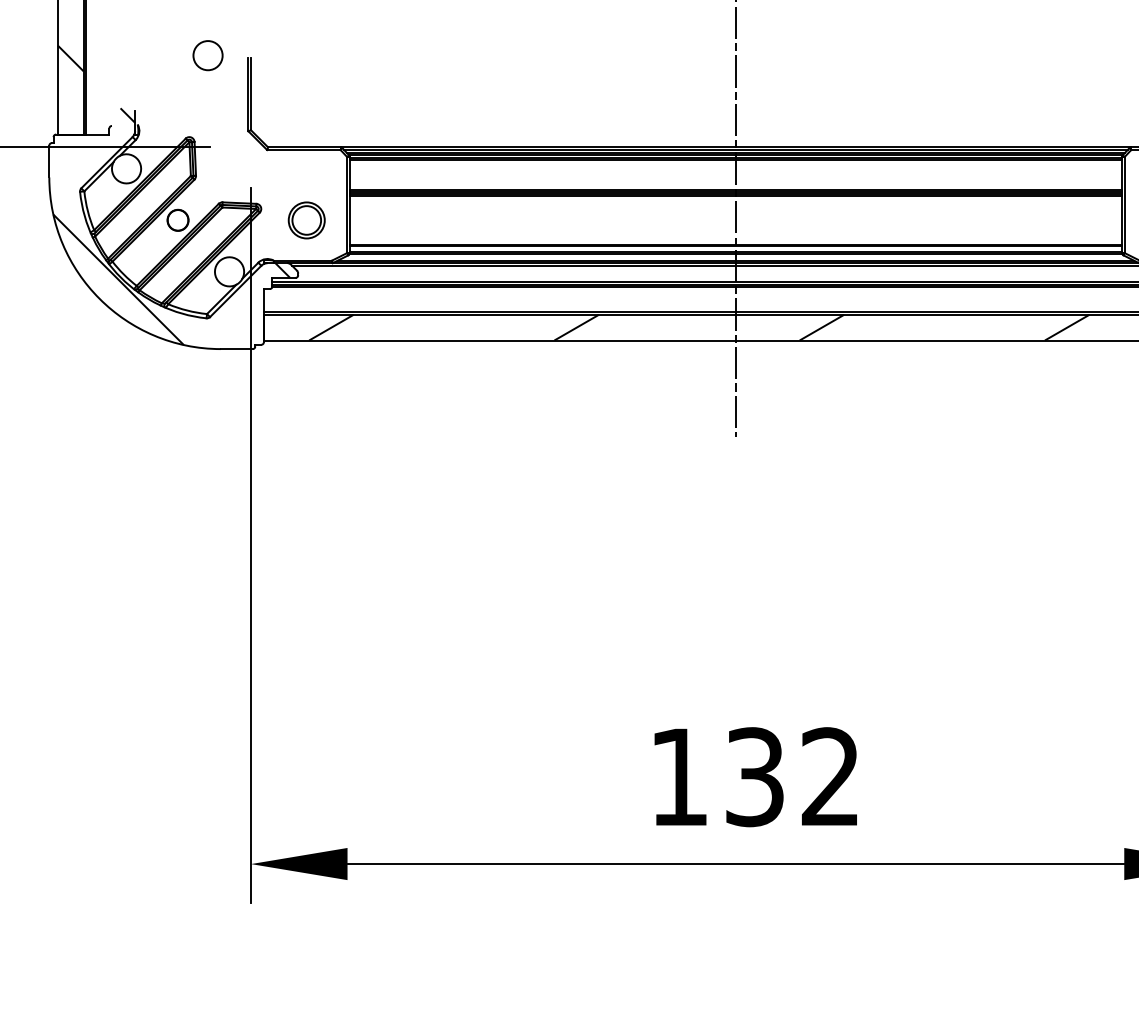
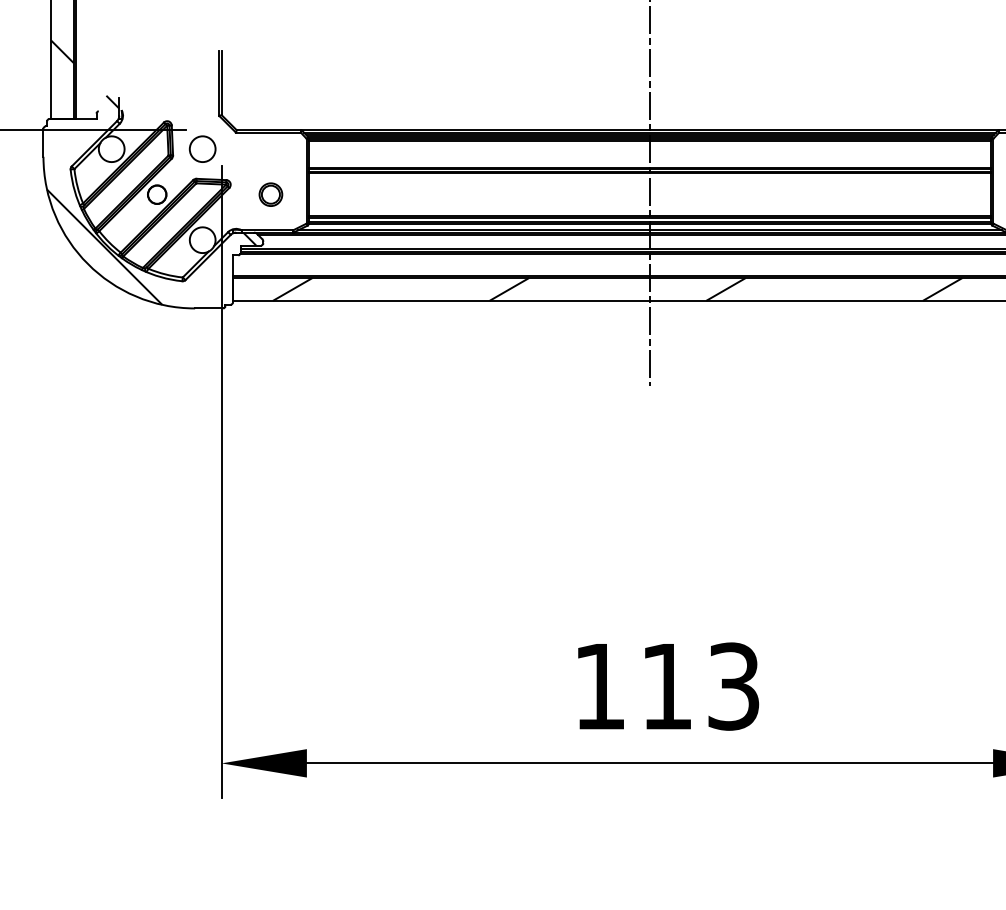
circle: (207, 54) -> (202, 148), moved
part: (306, 220) -> (270, 194), size x0.71
text: (793, 777) -> (700, 686), 132 -> 113

